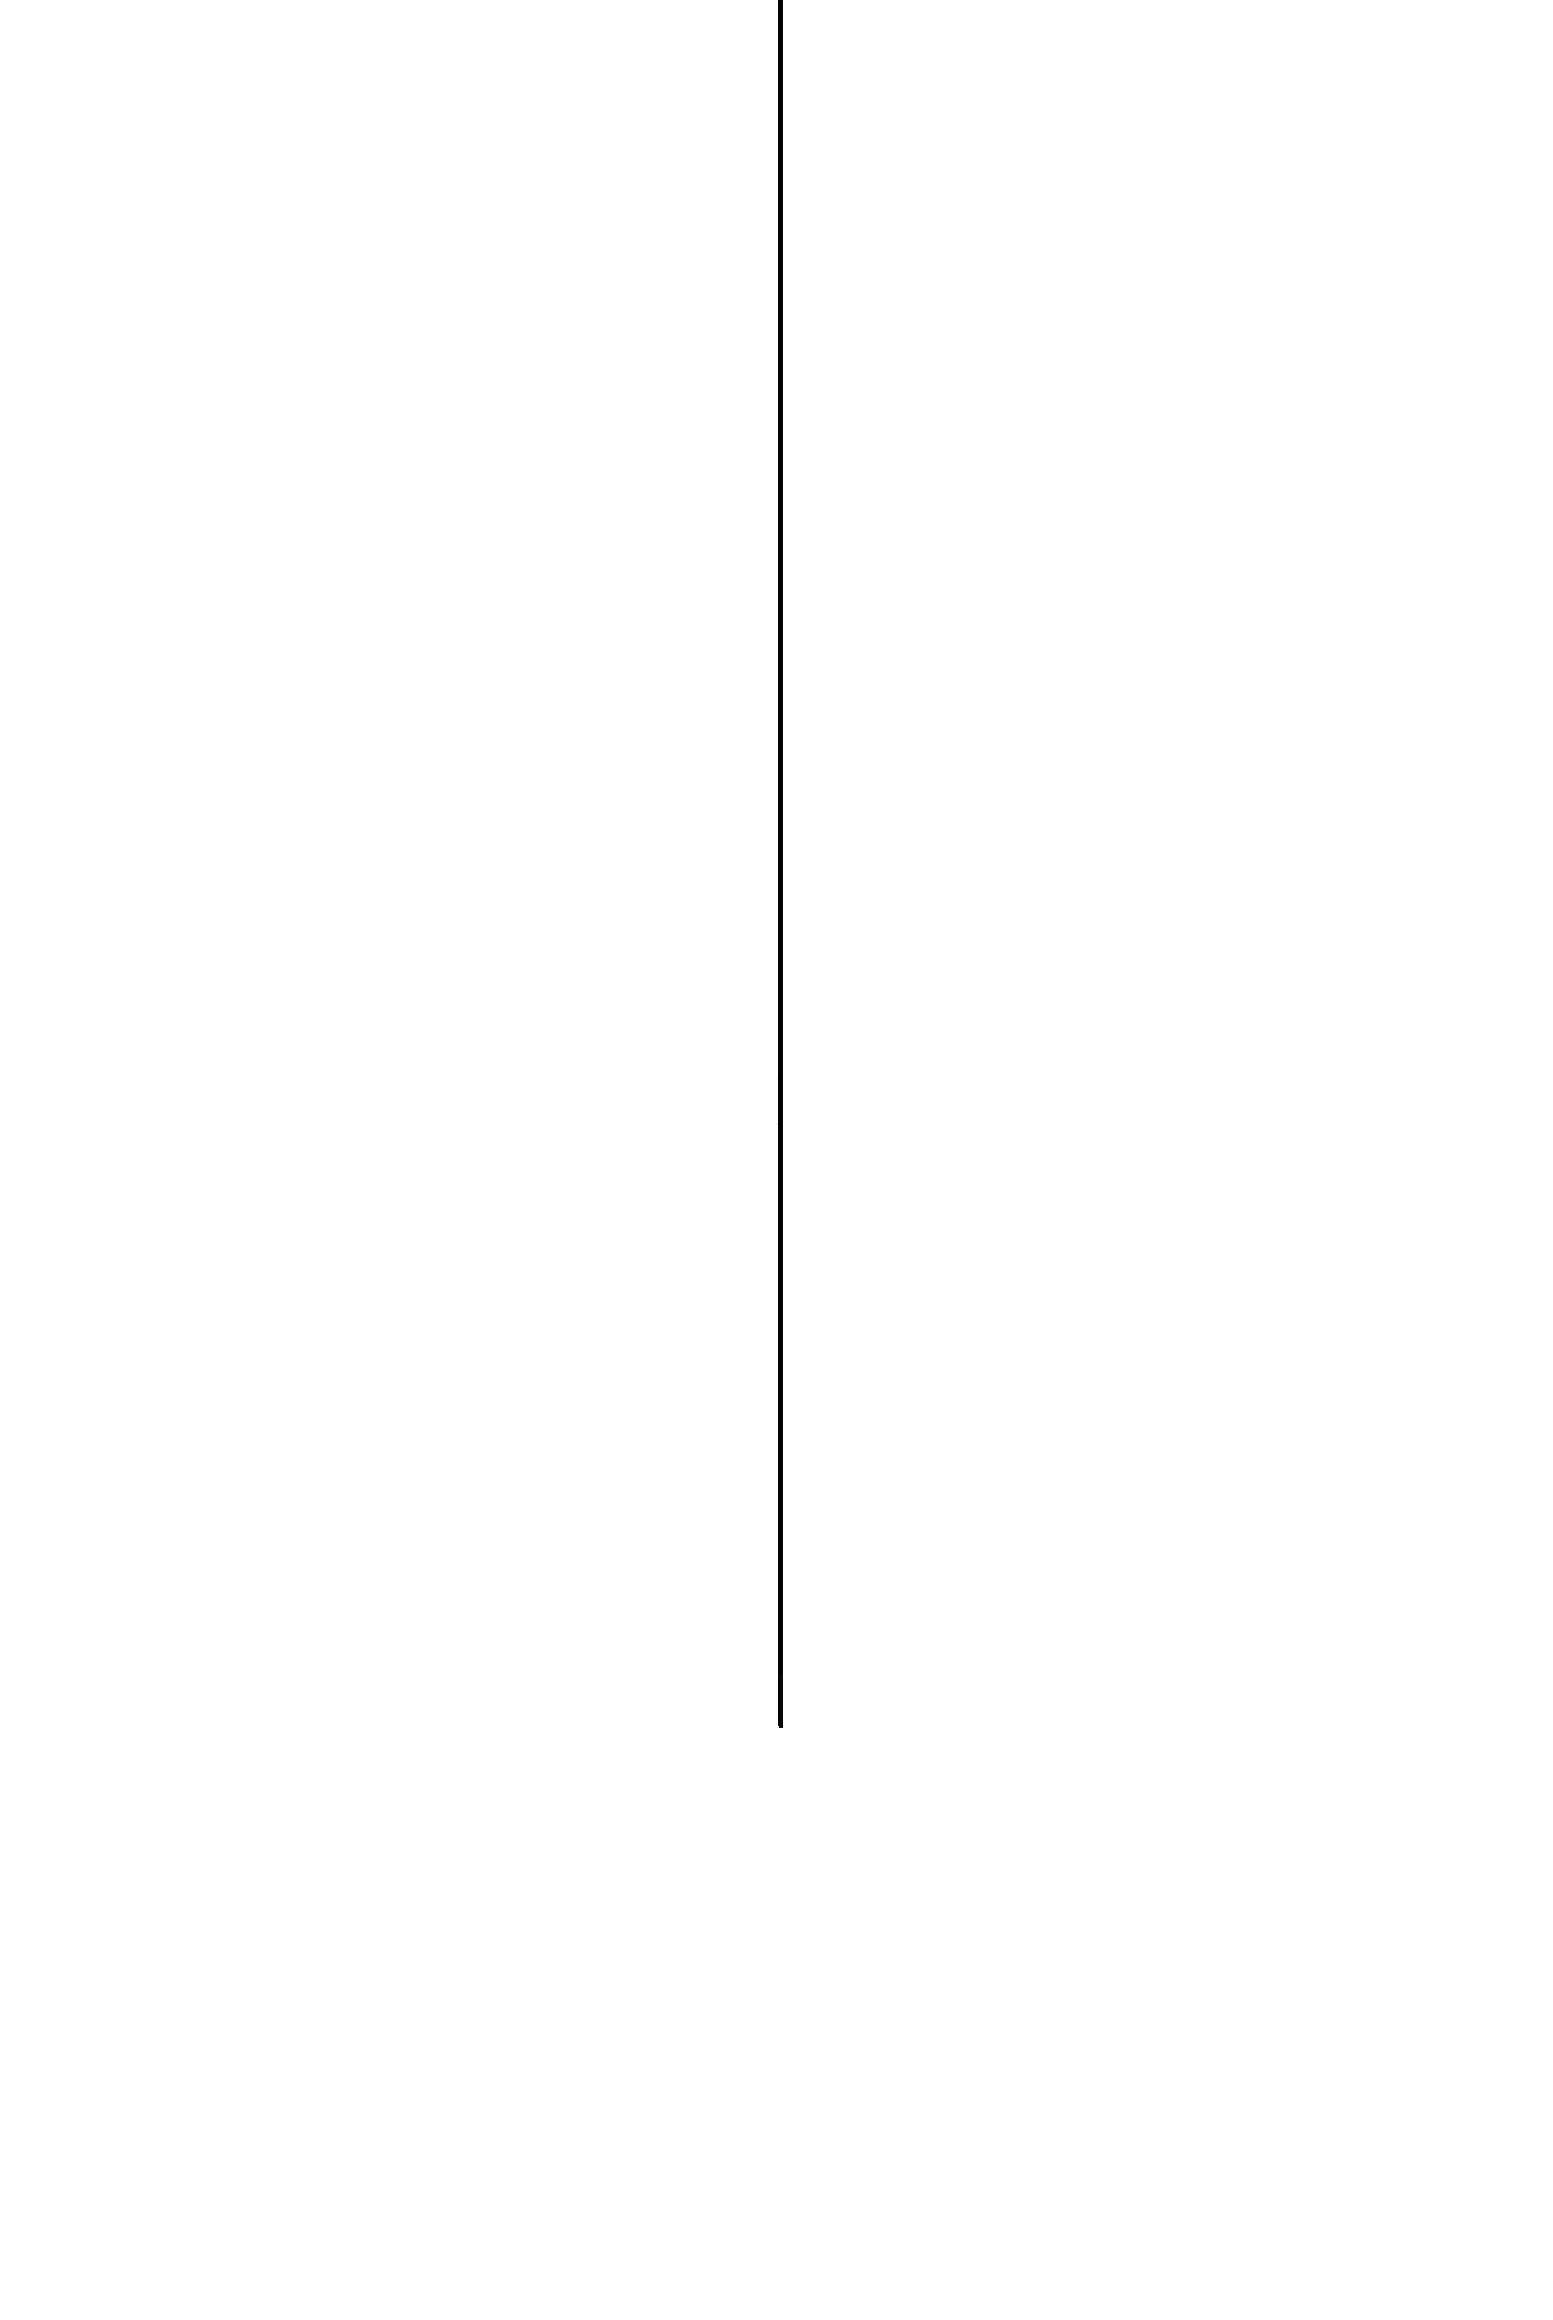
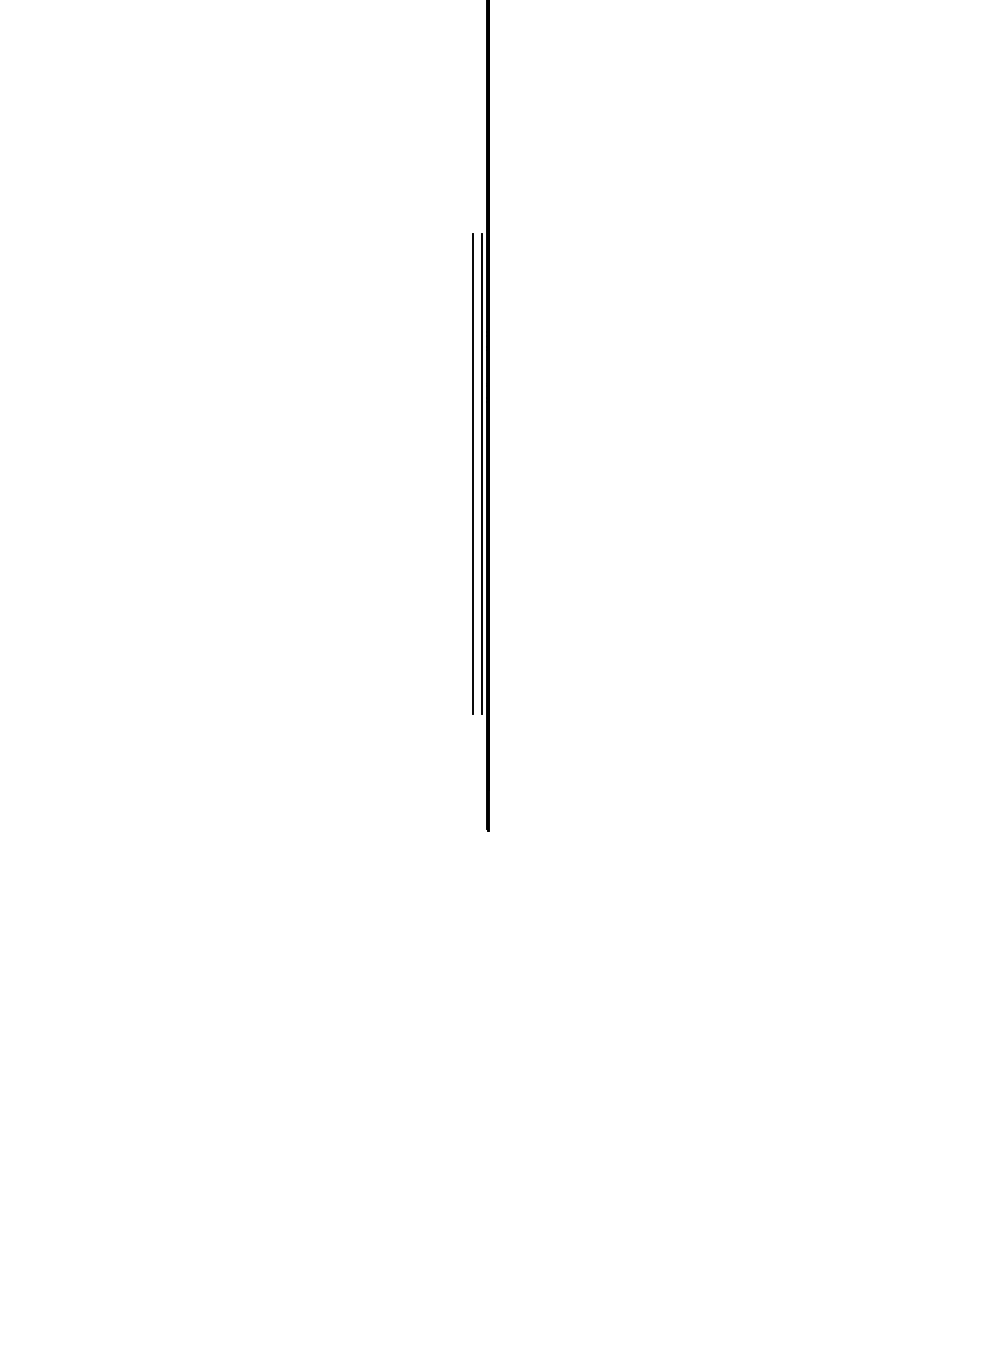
line: (758, 1245) -> (472, 473), added
line: (771, 1245) -> (481, 473), added

